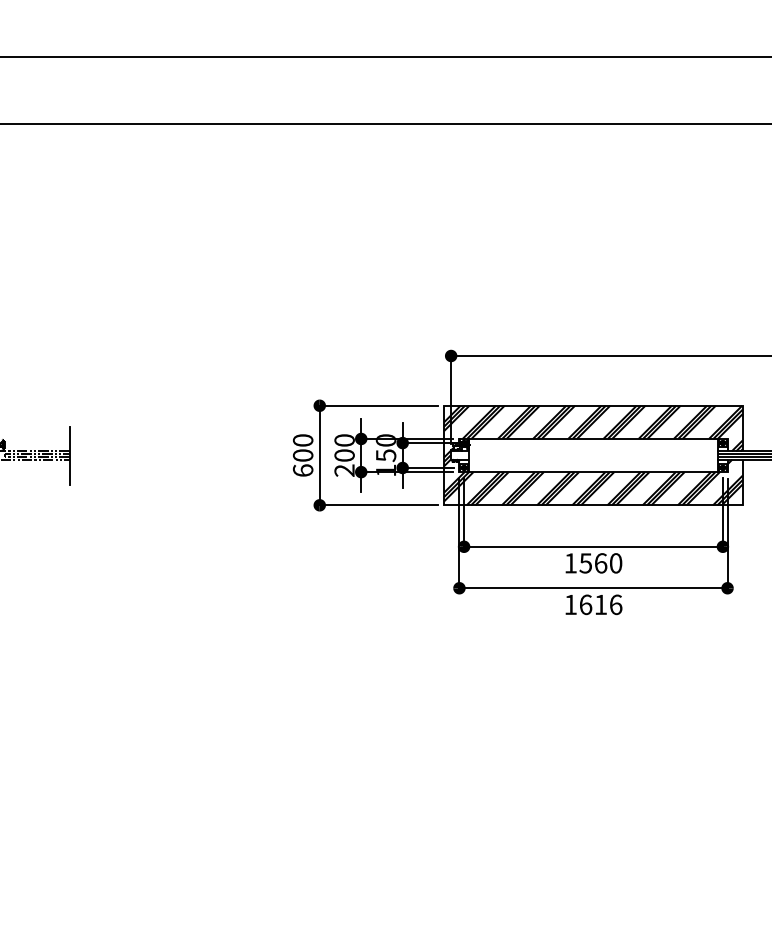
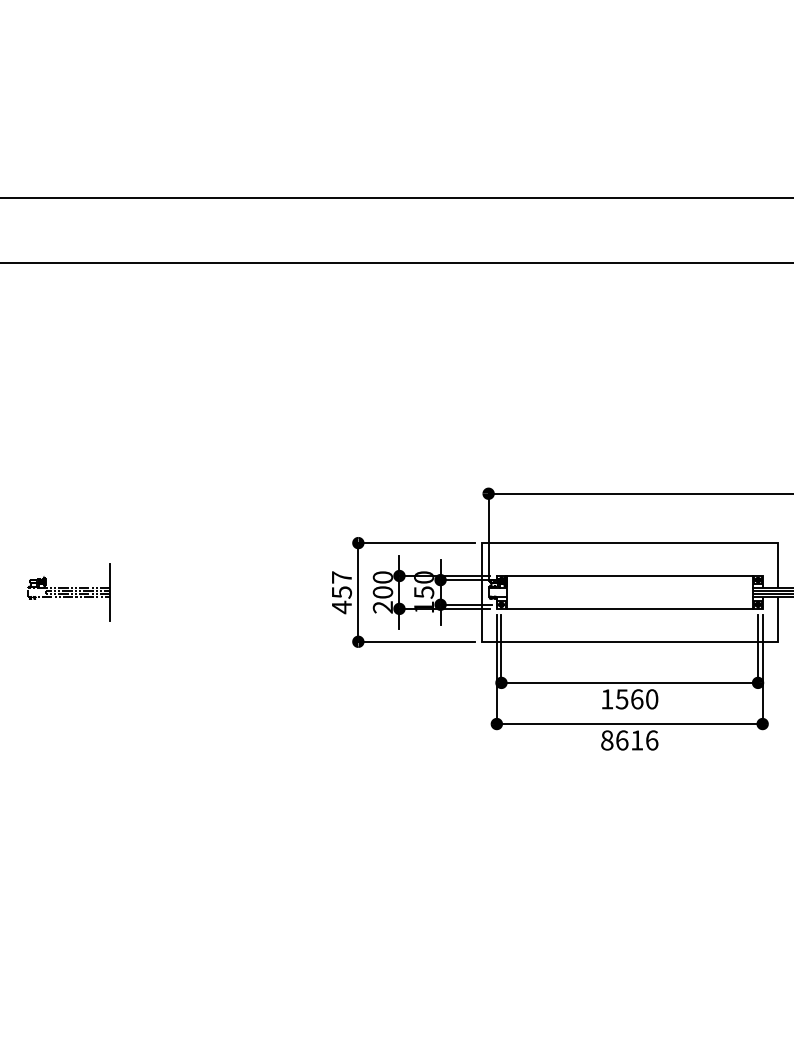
text: (302, 455) -> (341, 592), 600 -> 457
hatch: (593, 455) -> (629, 592), removed
text: (571, 604) -> (607, 740), 1616 -> 8616

